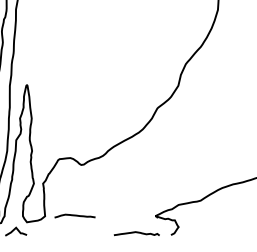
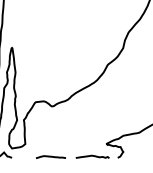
curve: (74, 215) -> (50, 156), moved

